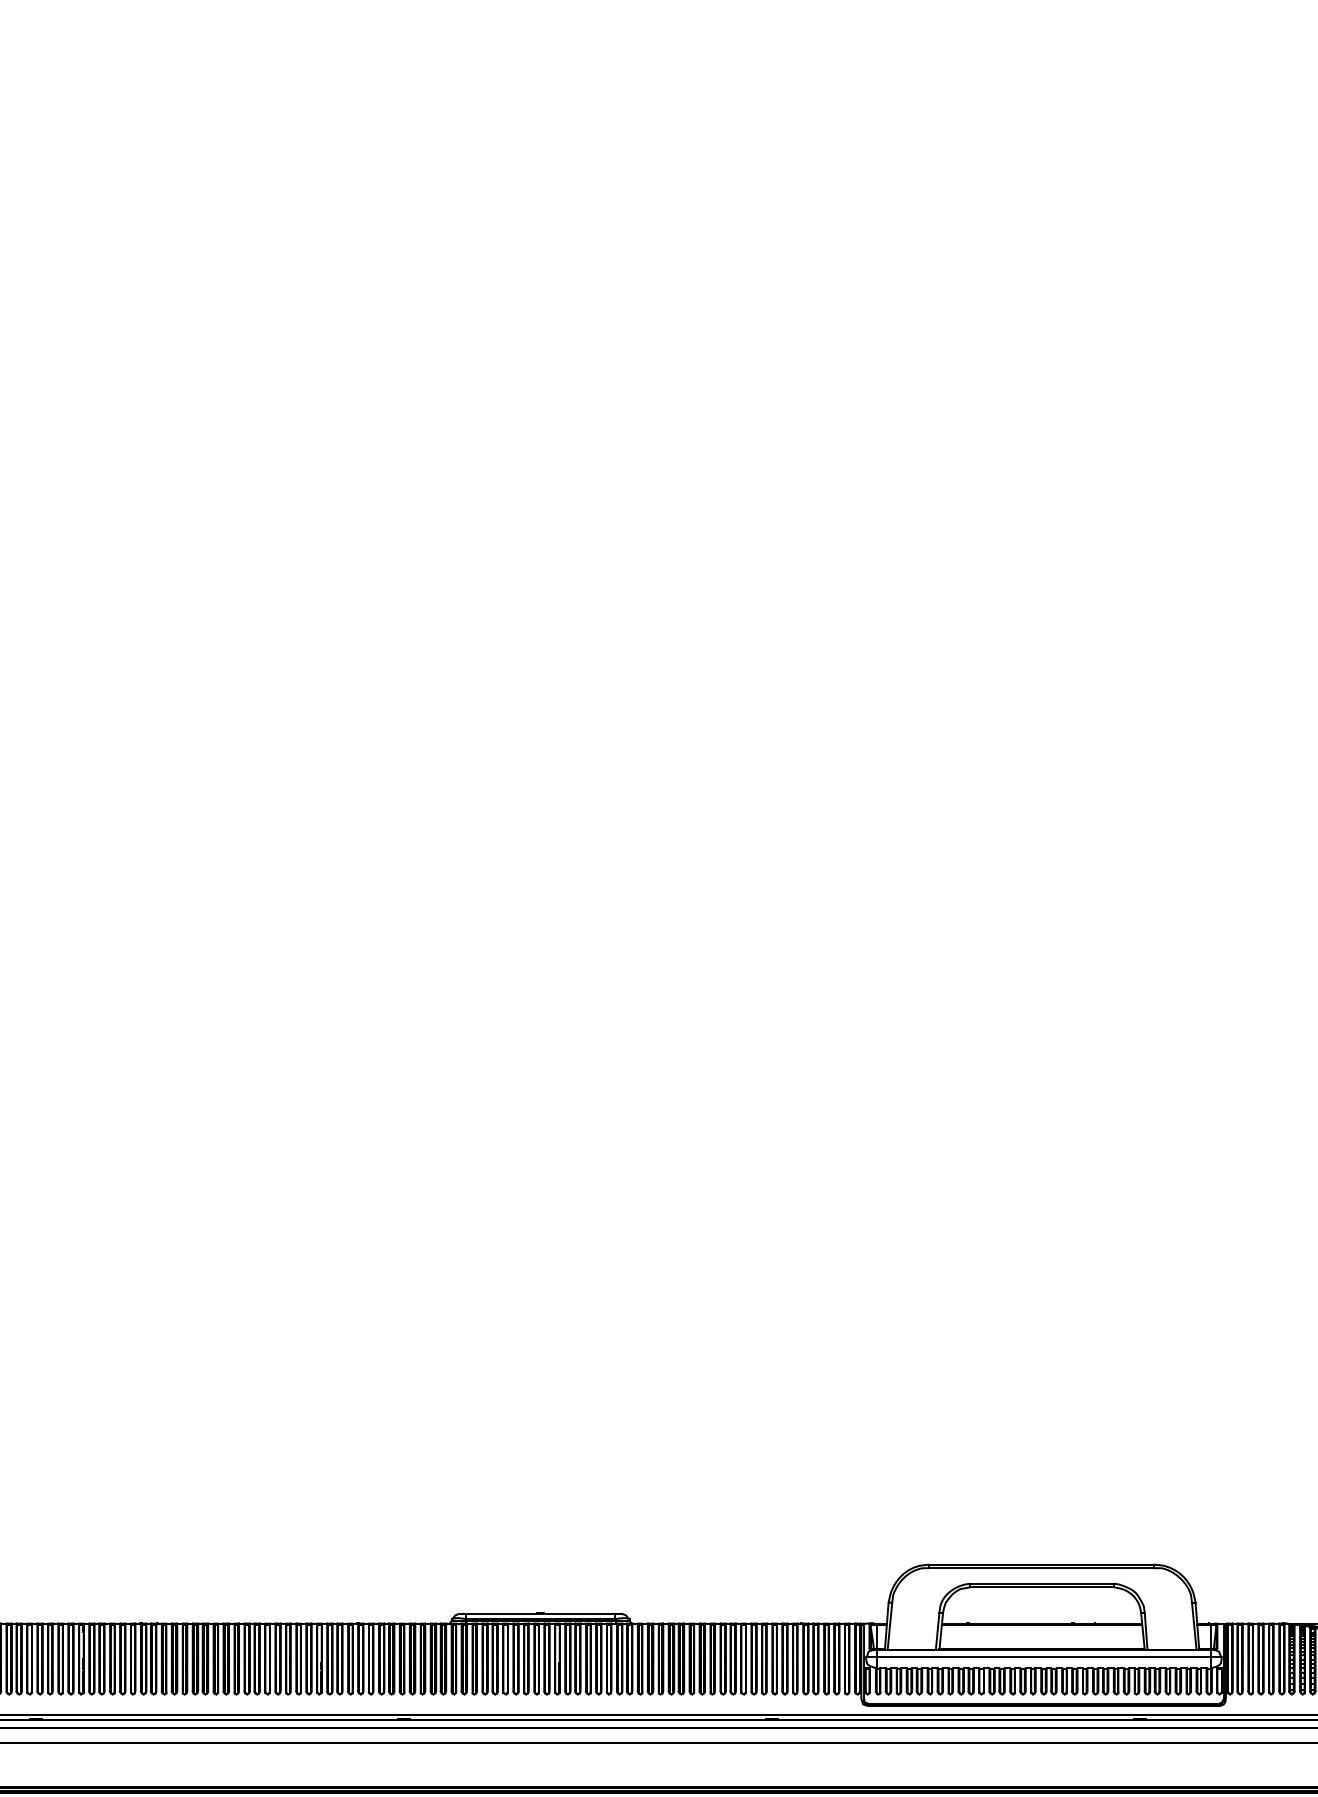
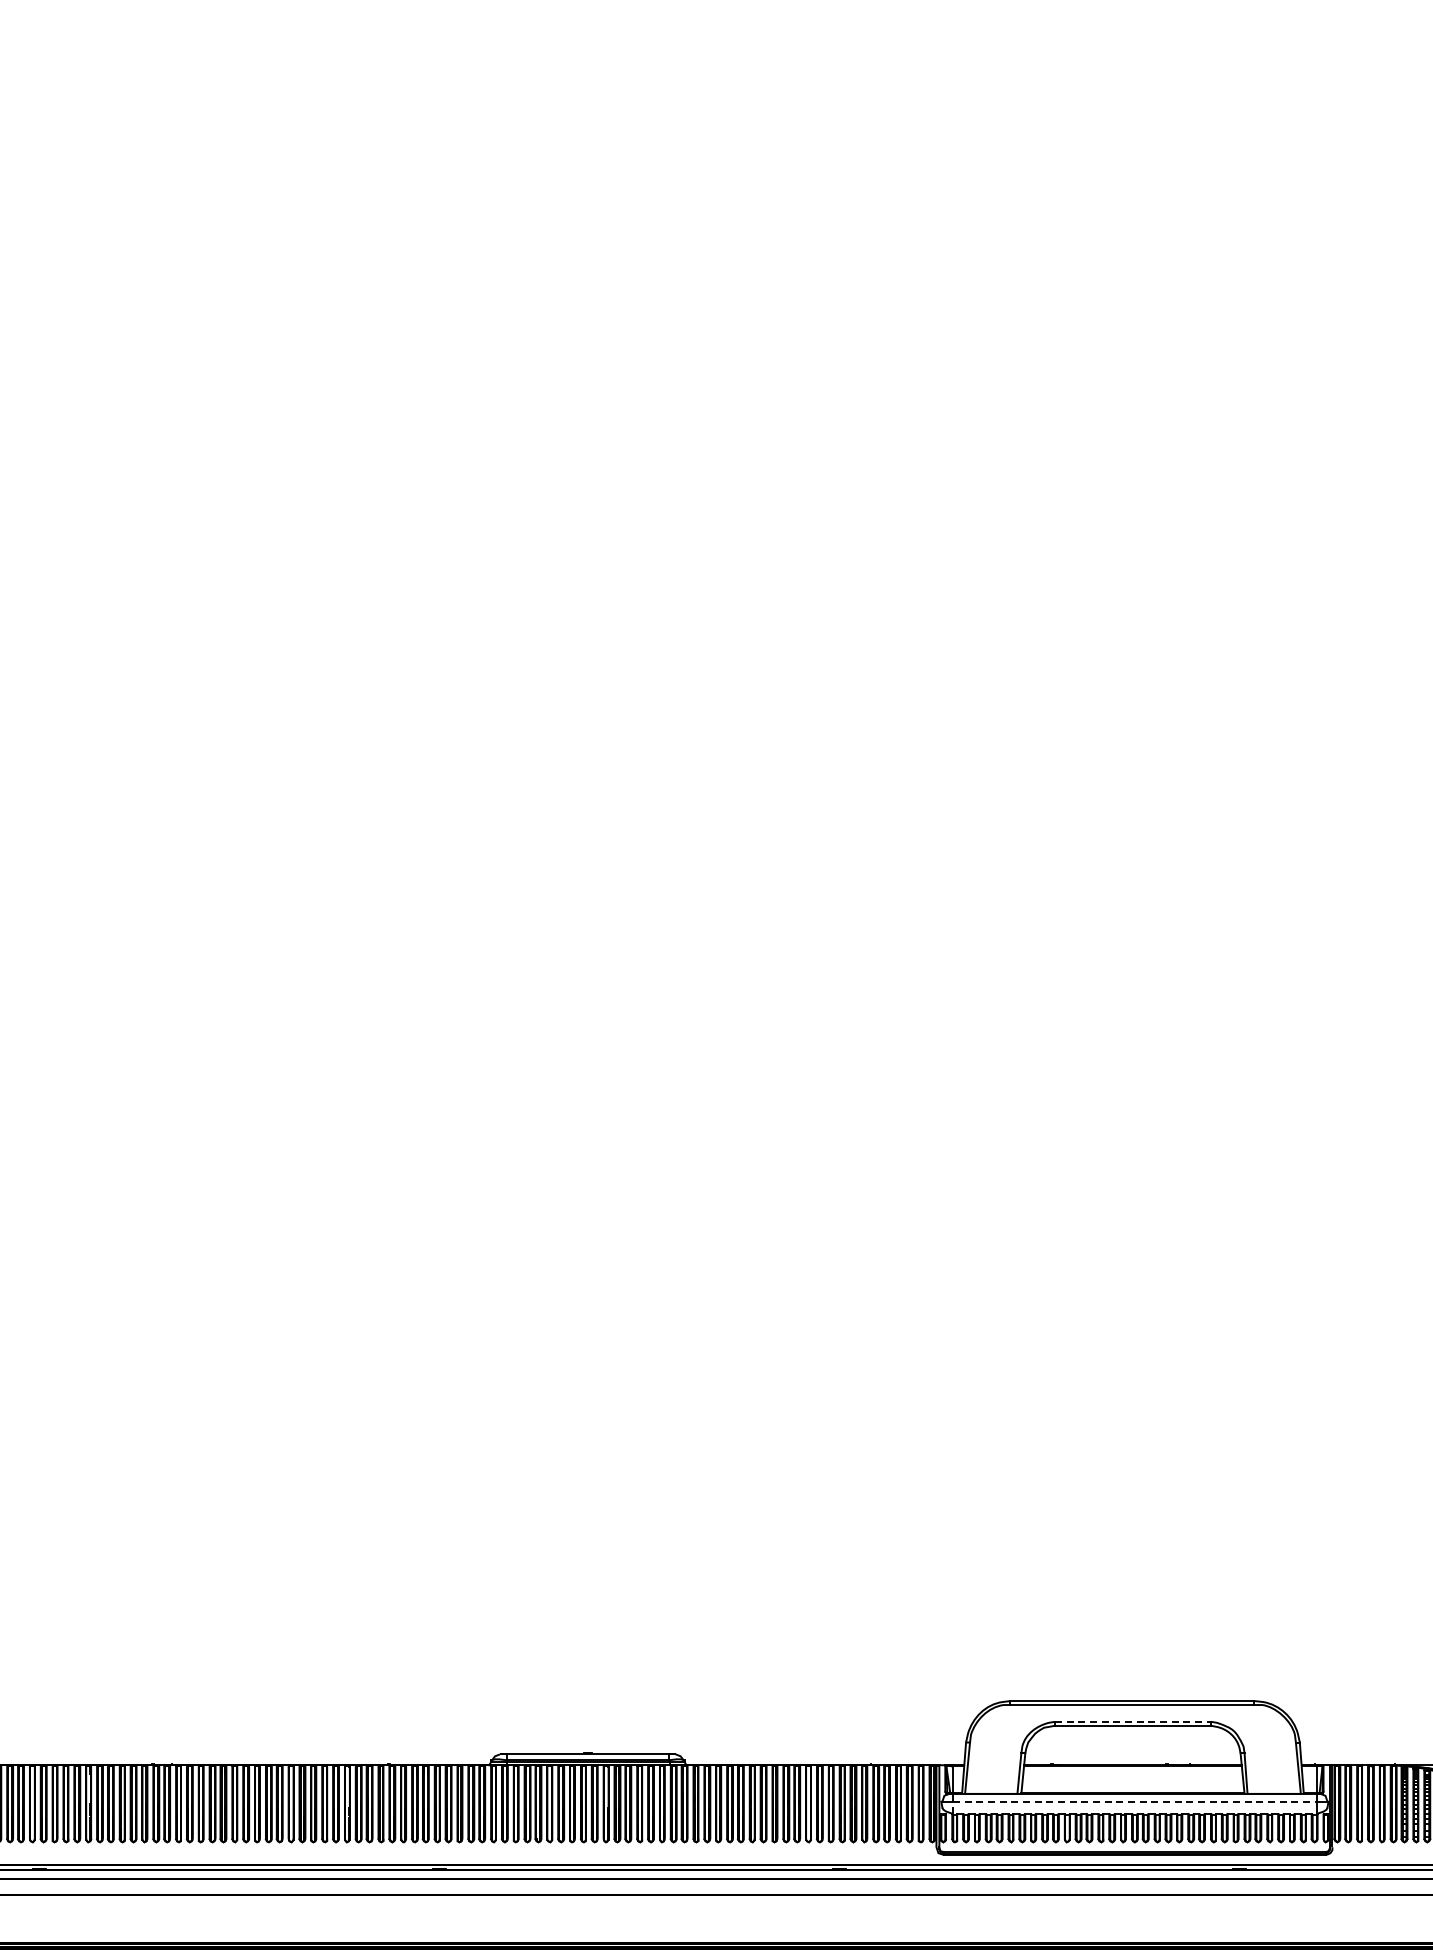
line: (1042, 1583) -> (1133, 1721), solid -> dashed
line: (1037, 1656) -> (1128, 1801), solid -> dashed

